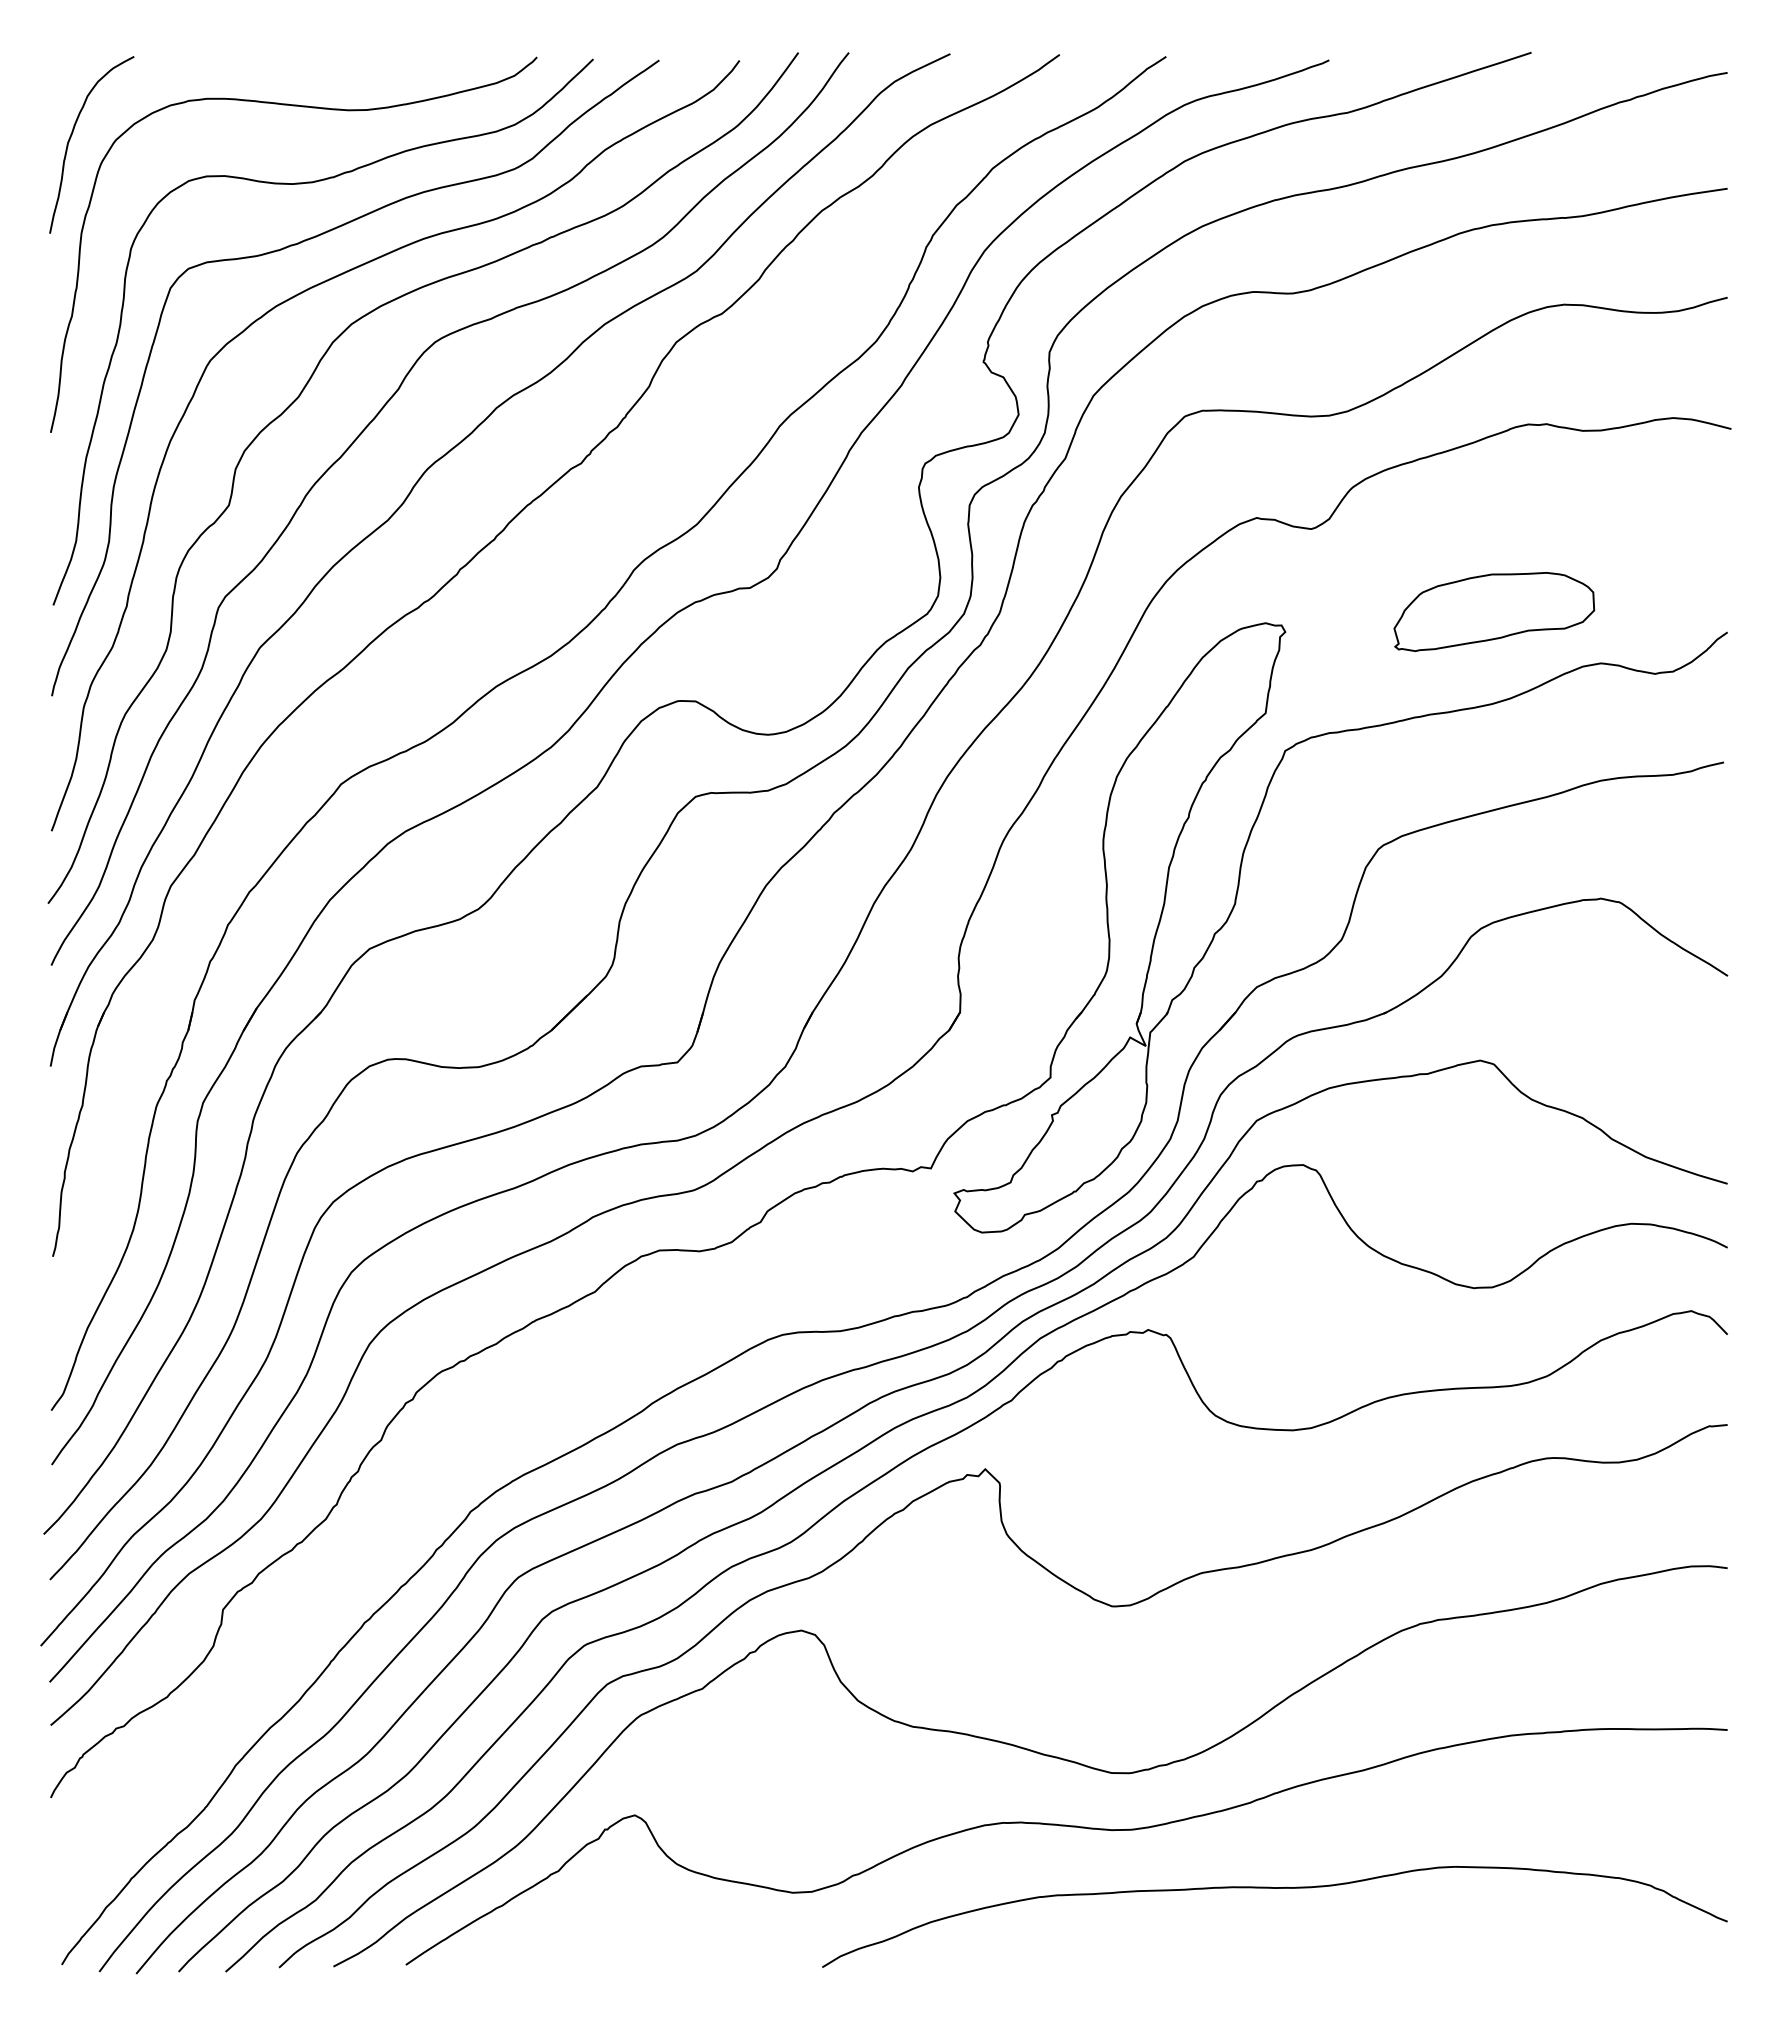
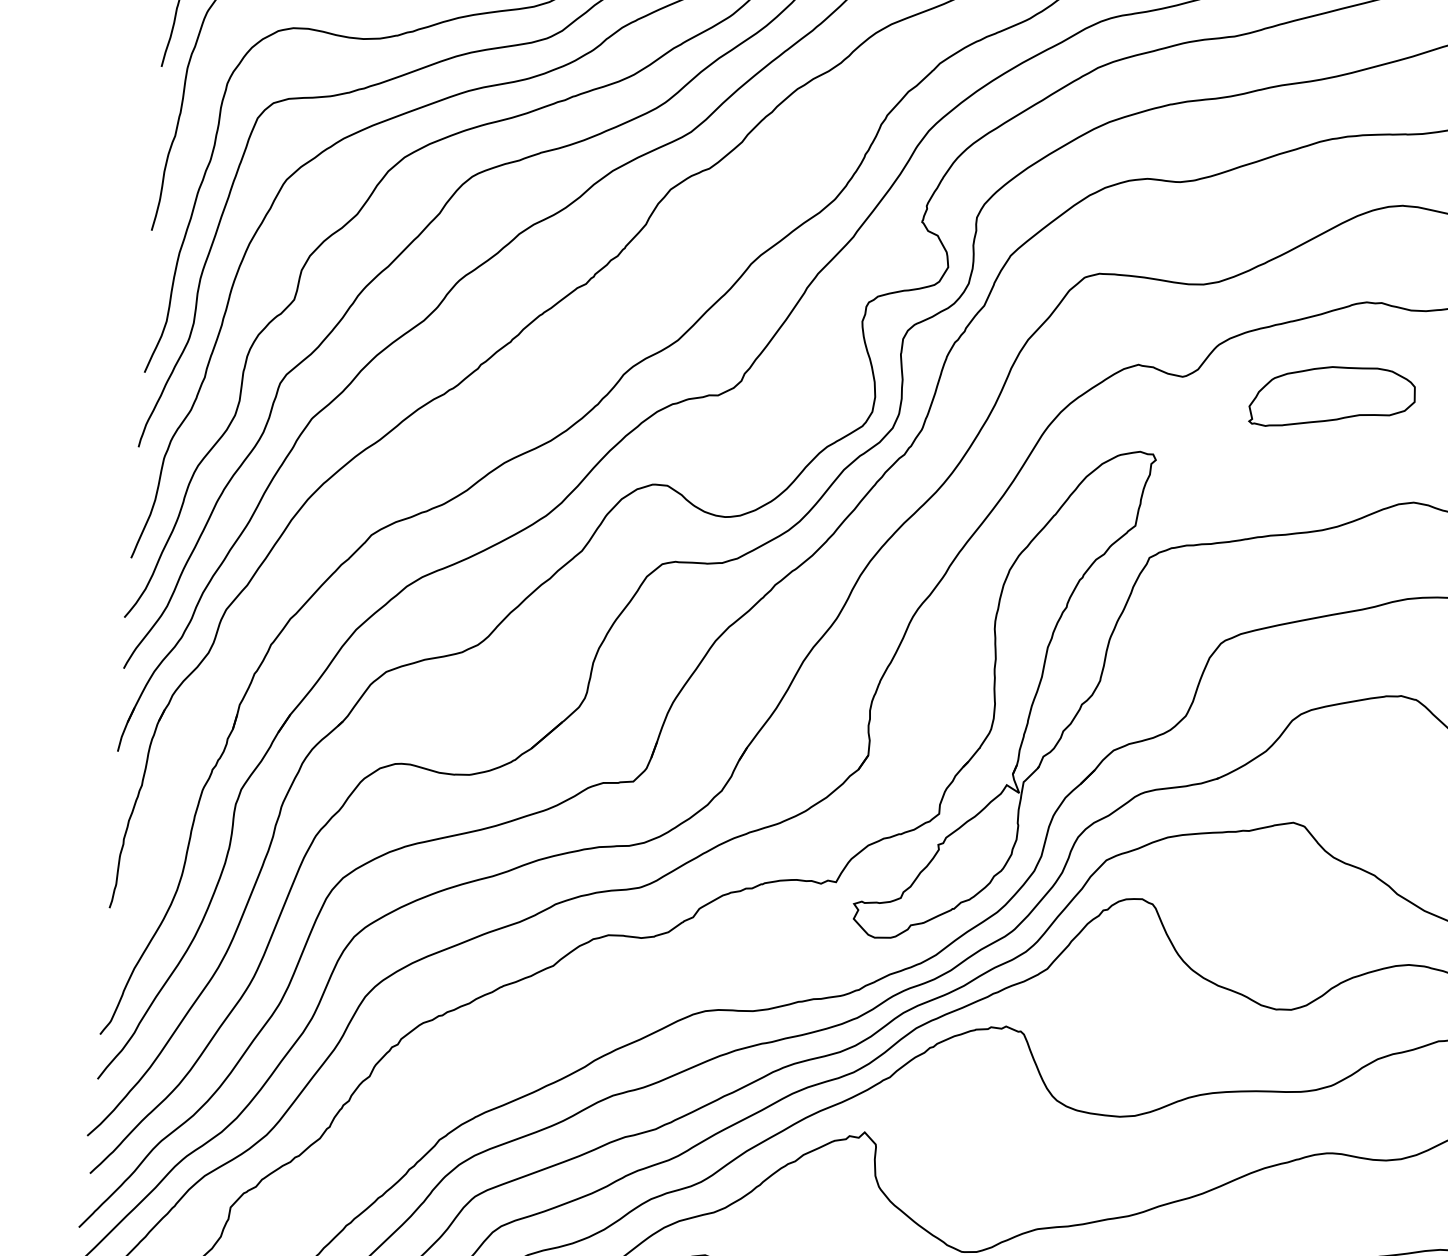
part: (1494, 611) -> (1332, 397), moved

